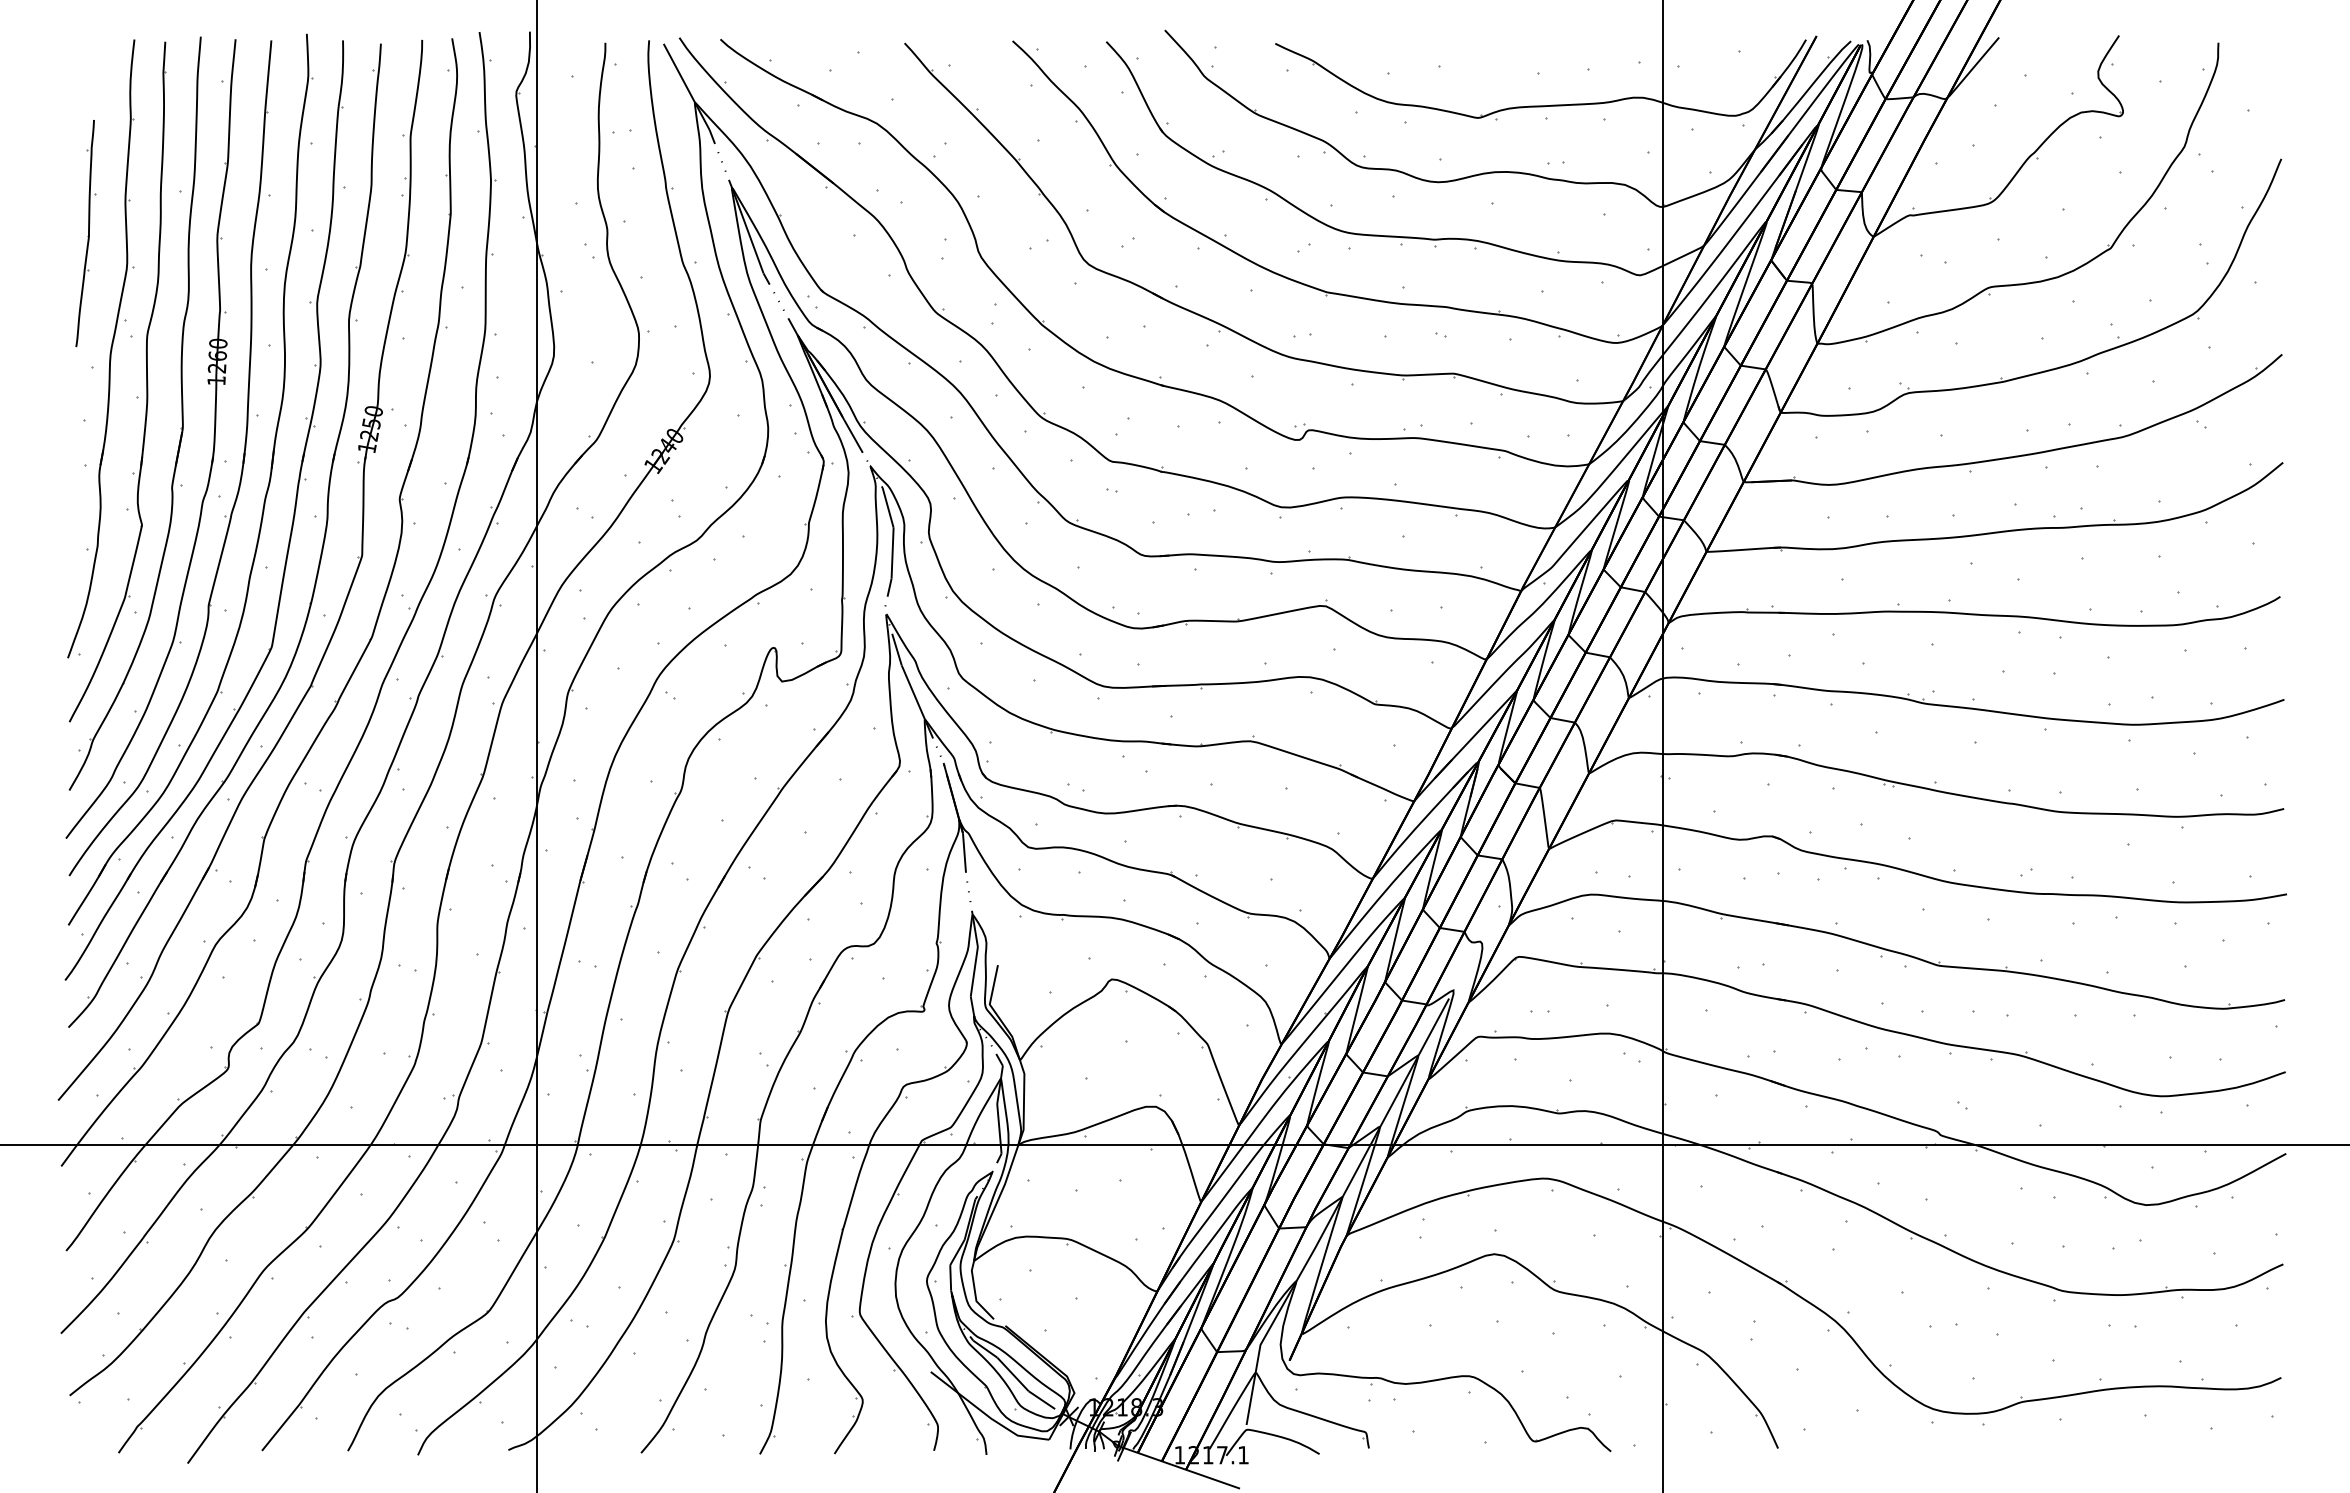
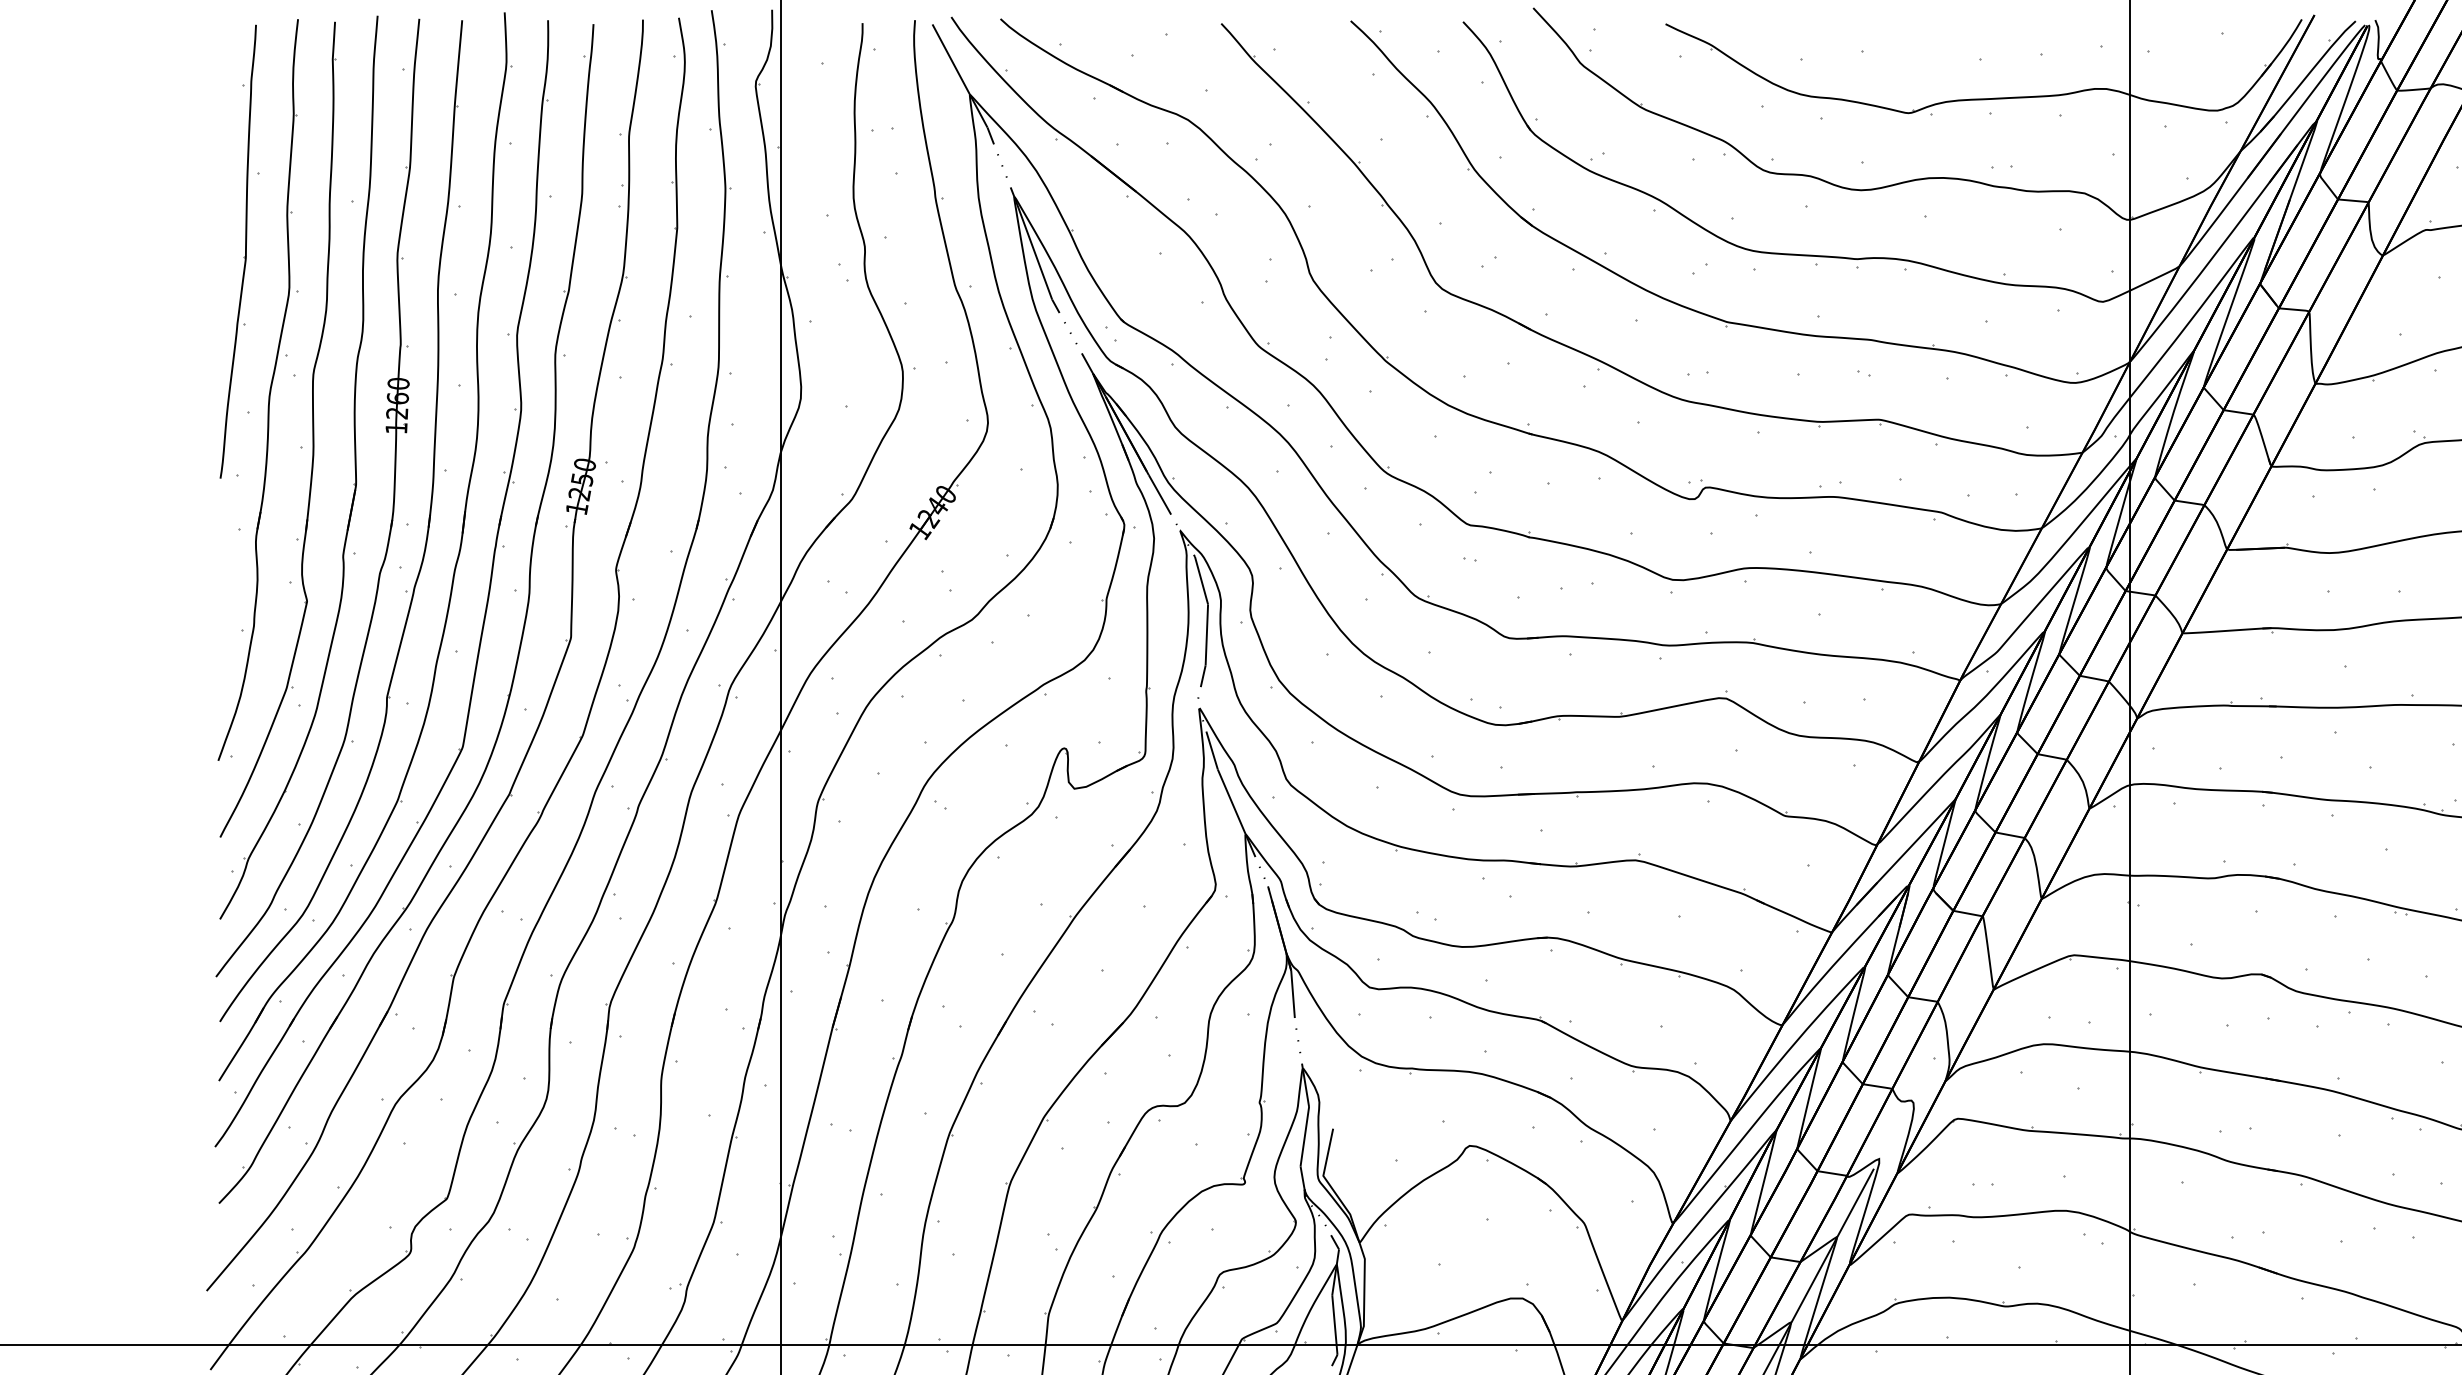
part: (85, 233) -> (239, 251), size x1.67

